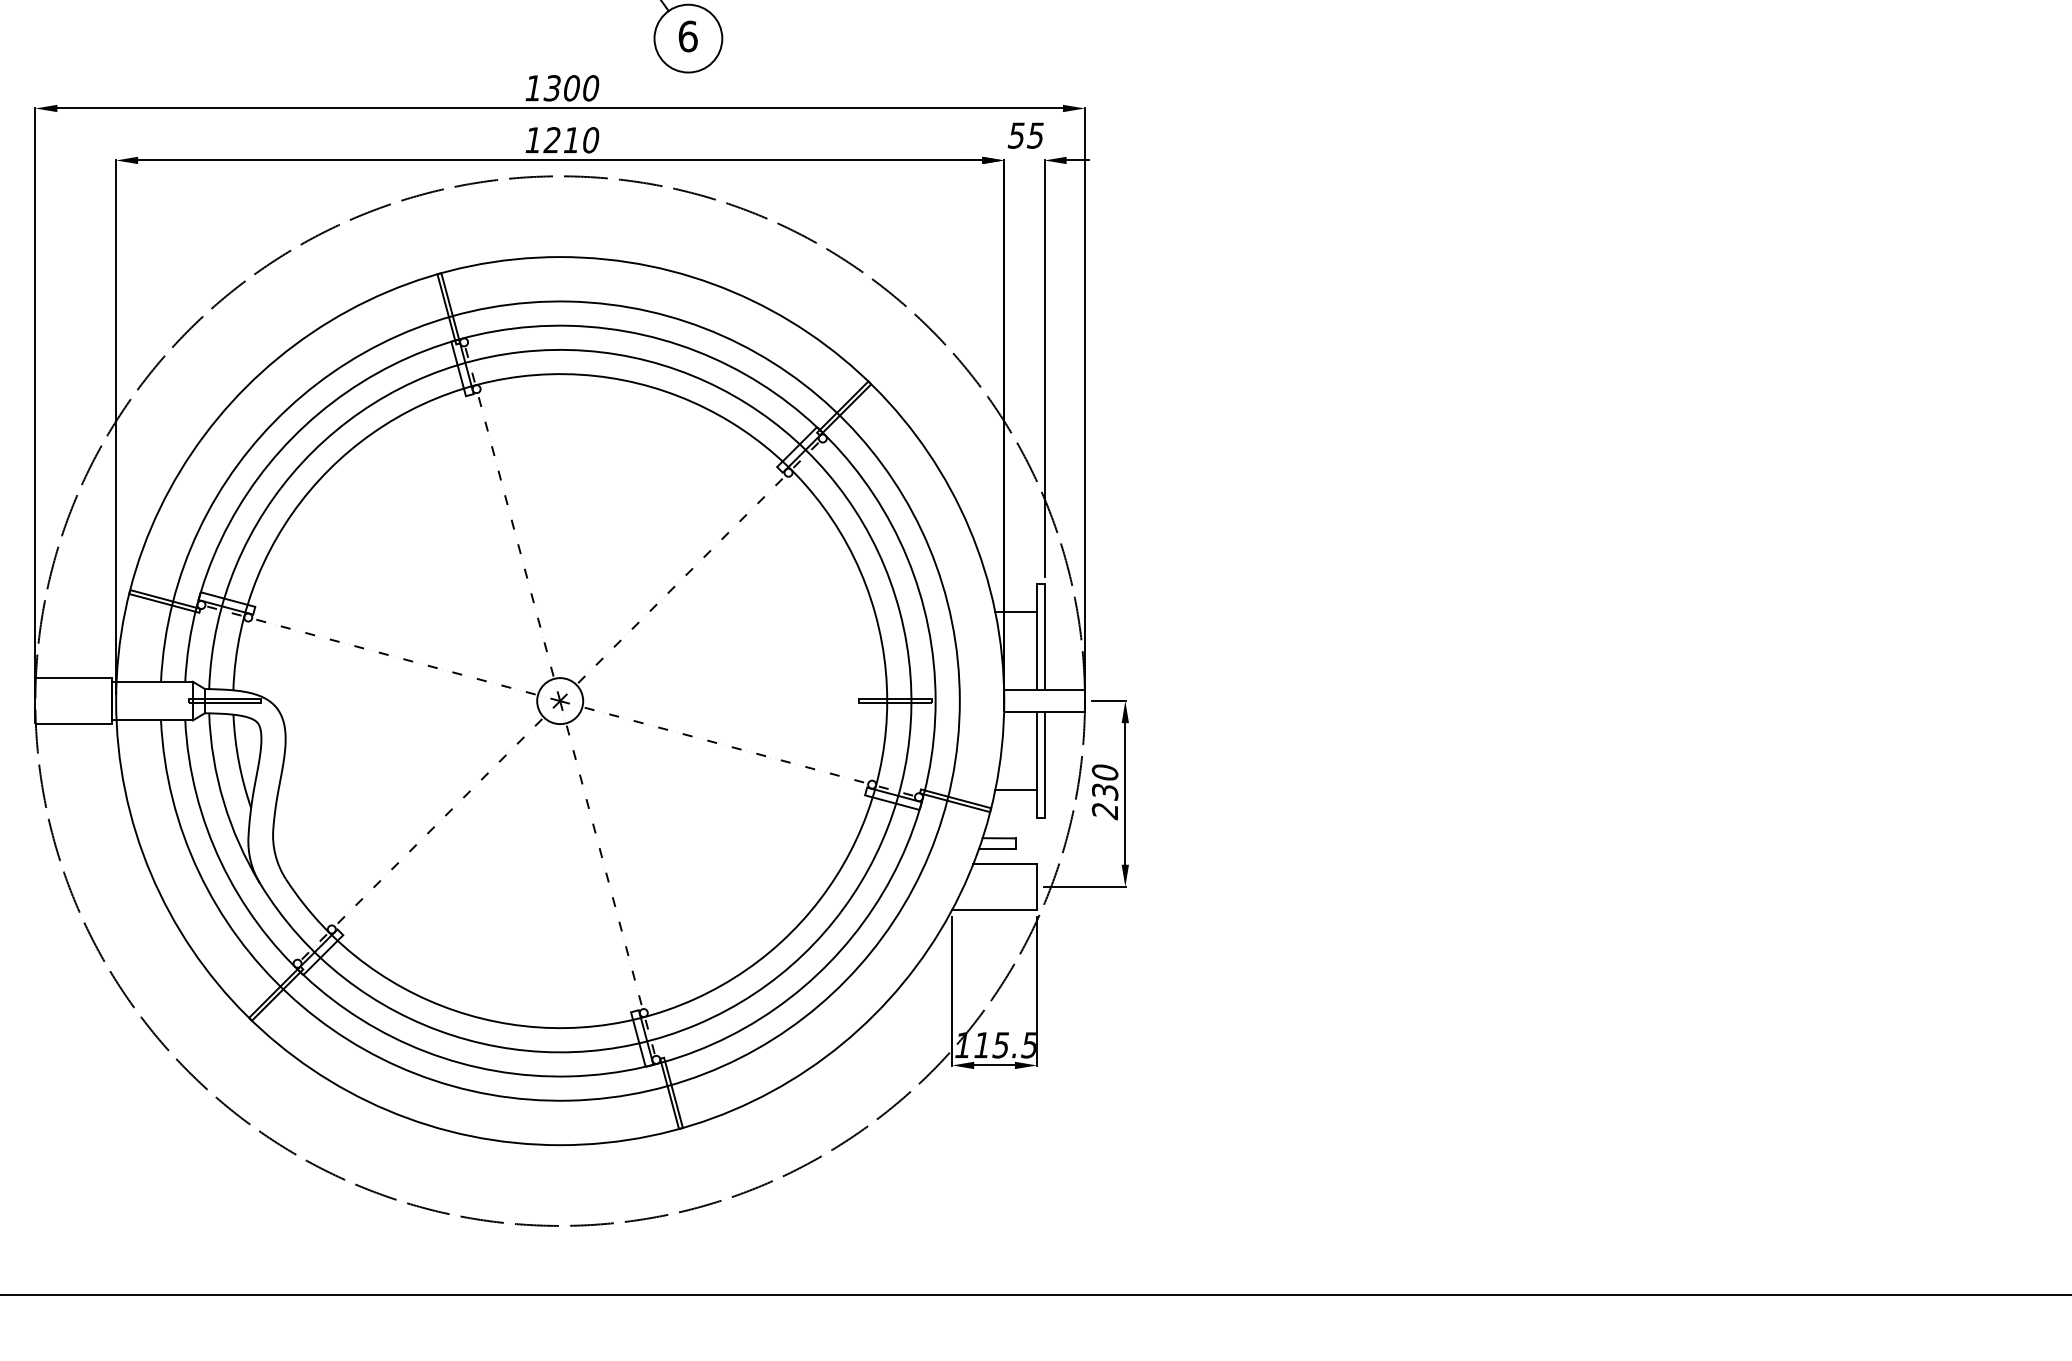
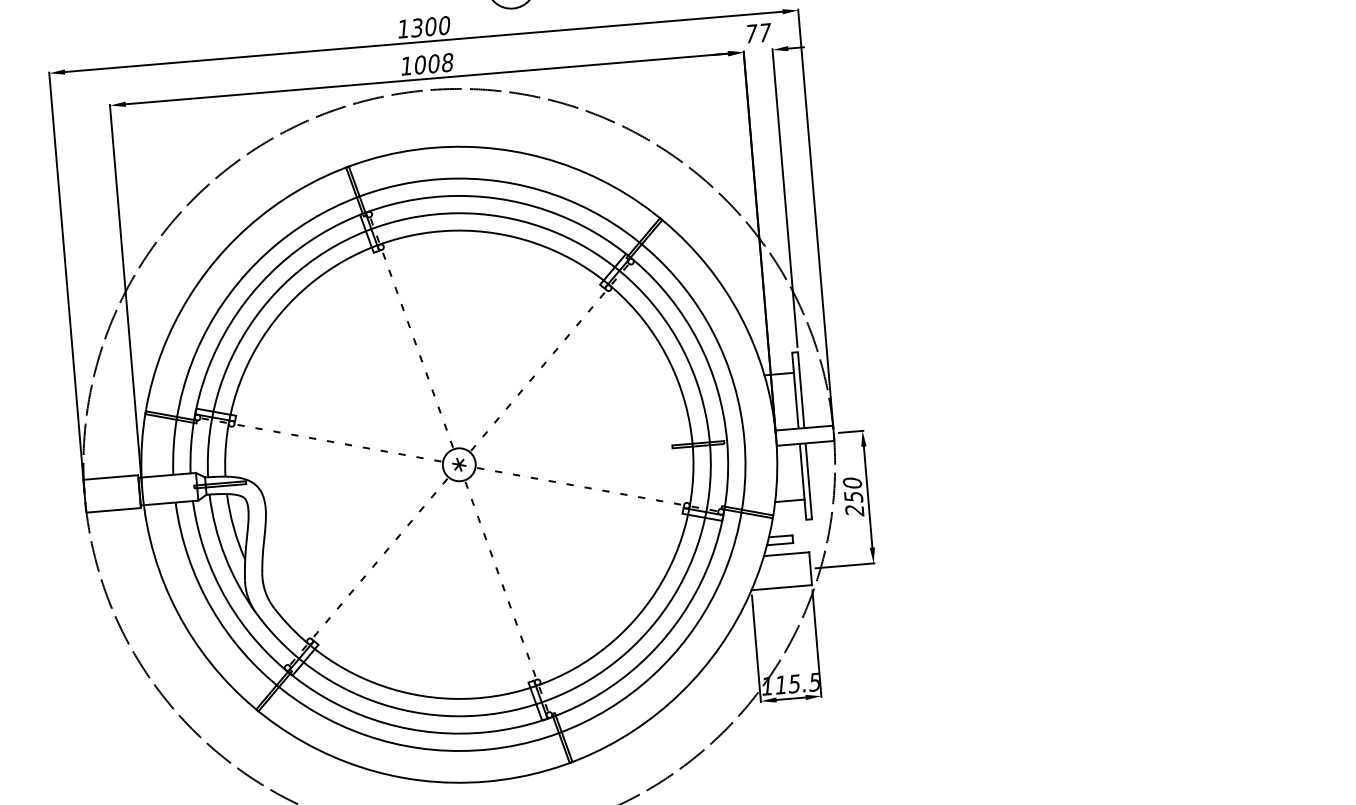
text: (1026, 135) -> (758, 33), 55 -> 77
text: (571, 140) -> (433, 64), 1210 -> 1008
text: (1104, 791) -> (853, 496), 230 -> 250

